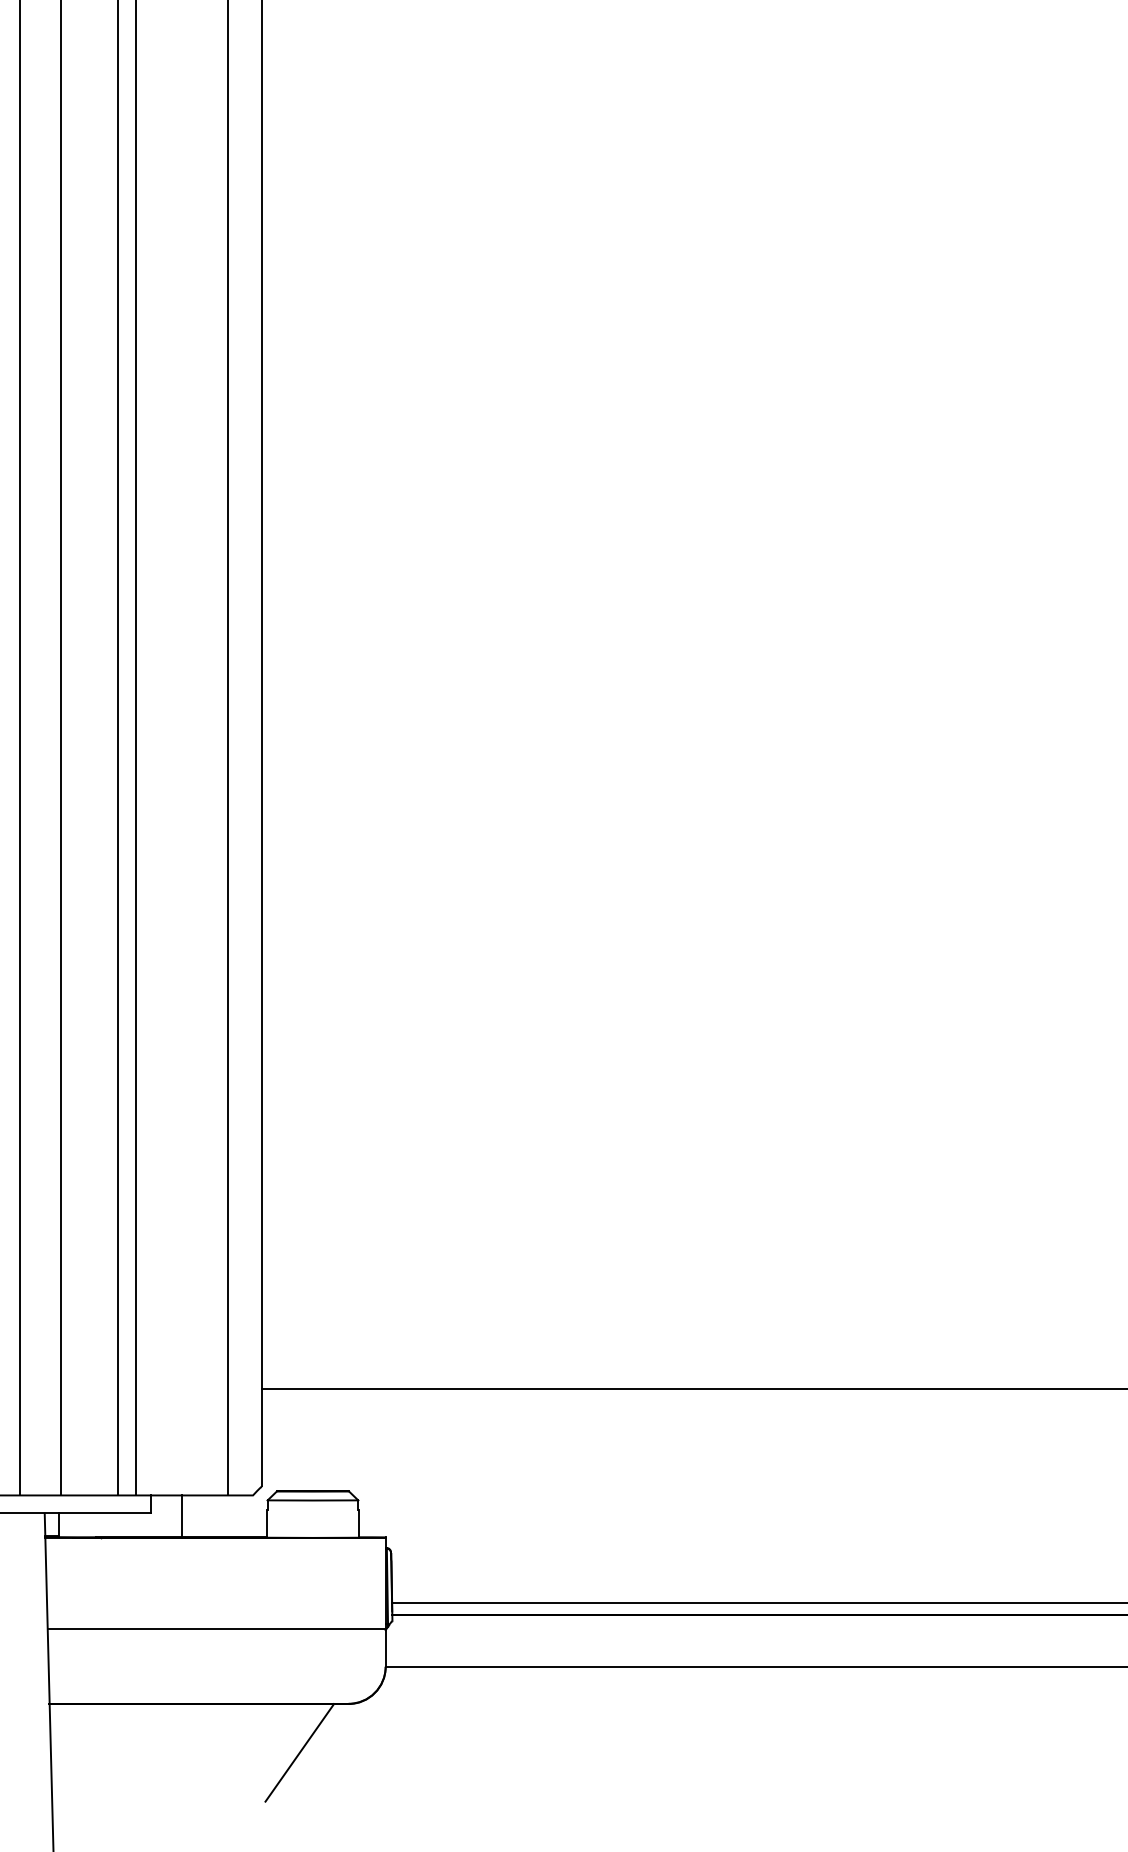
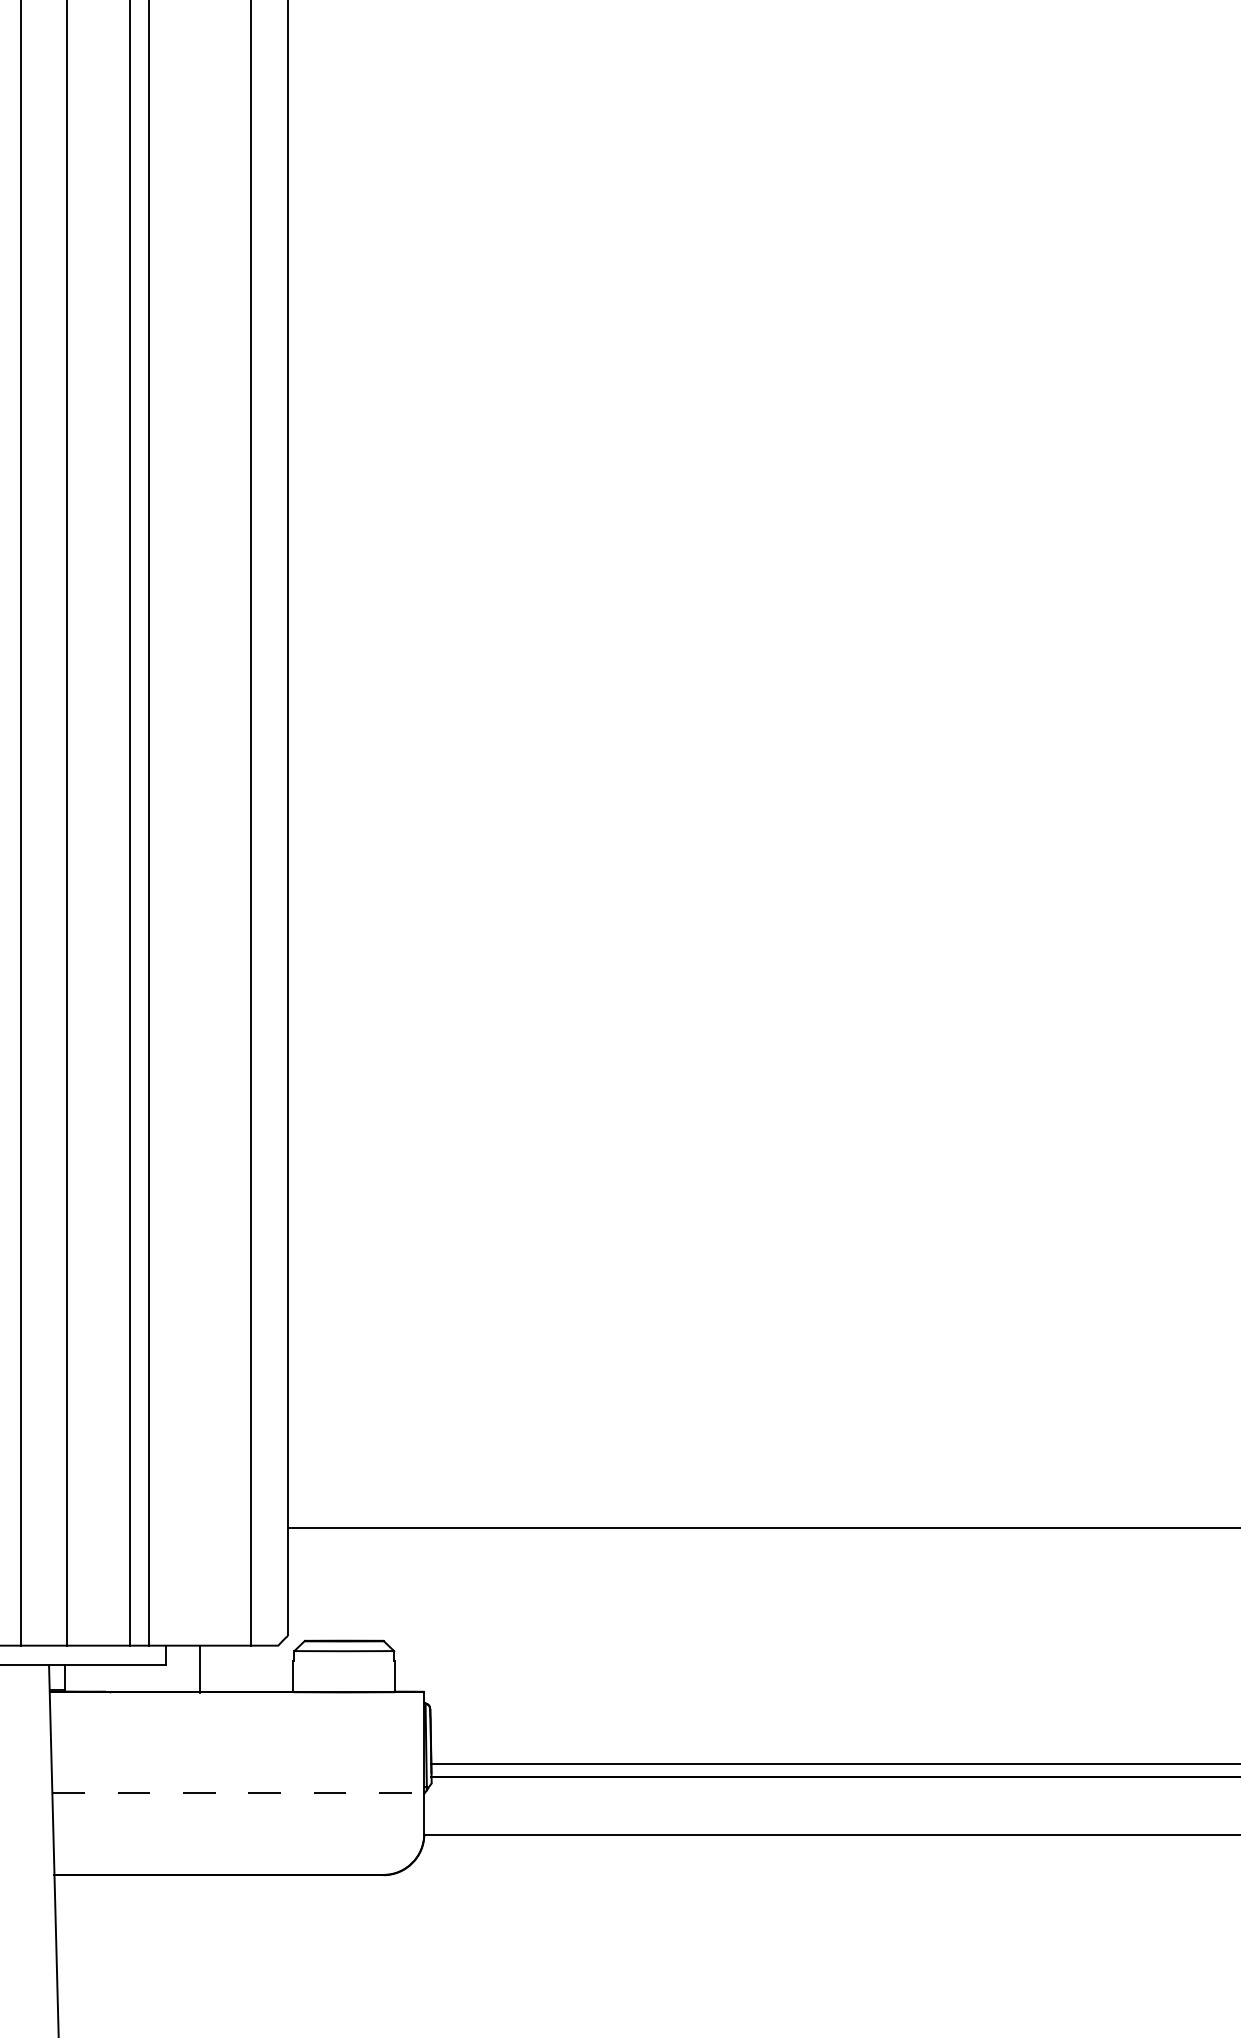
line: (216, 1628) -> (238, 1792), solid -> dashed
line: (299, 1752) -> (329, 1928), removed

